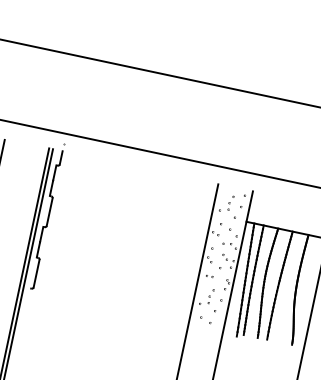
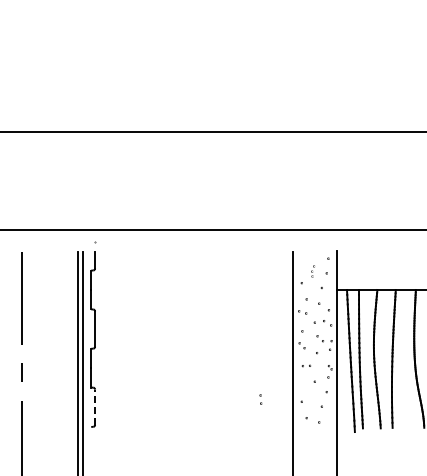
part: (230, 203) -> (312, 271), size x0.6
line: (36, 273) -> (95, 407), solid -> dashed
part: (208, 299) -> (260, 399), moved

